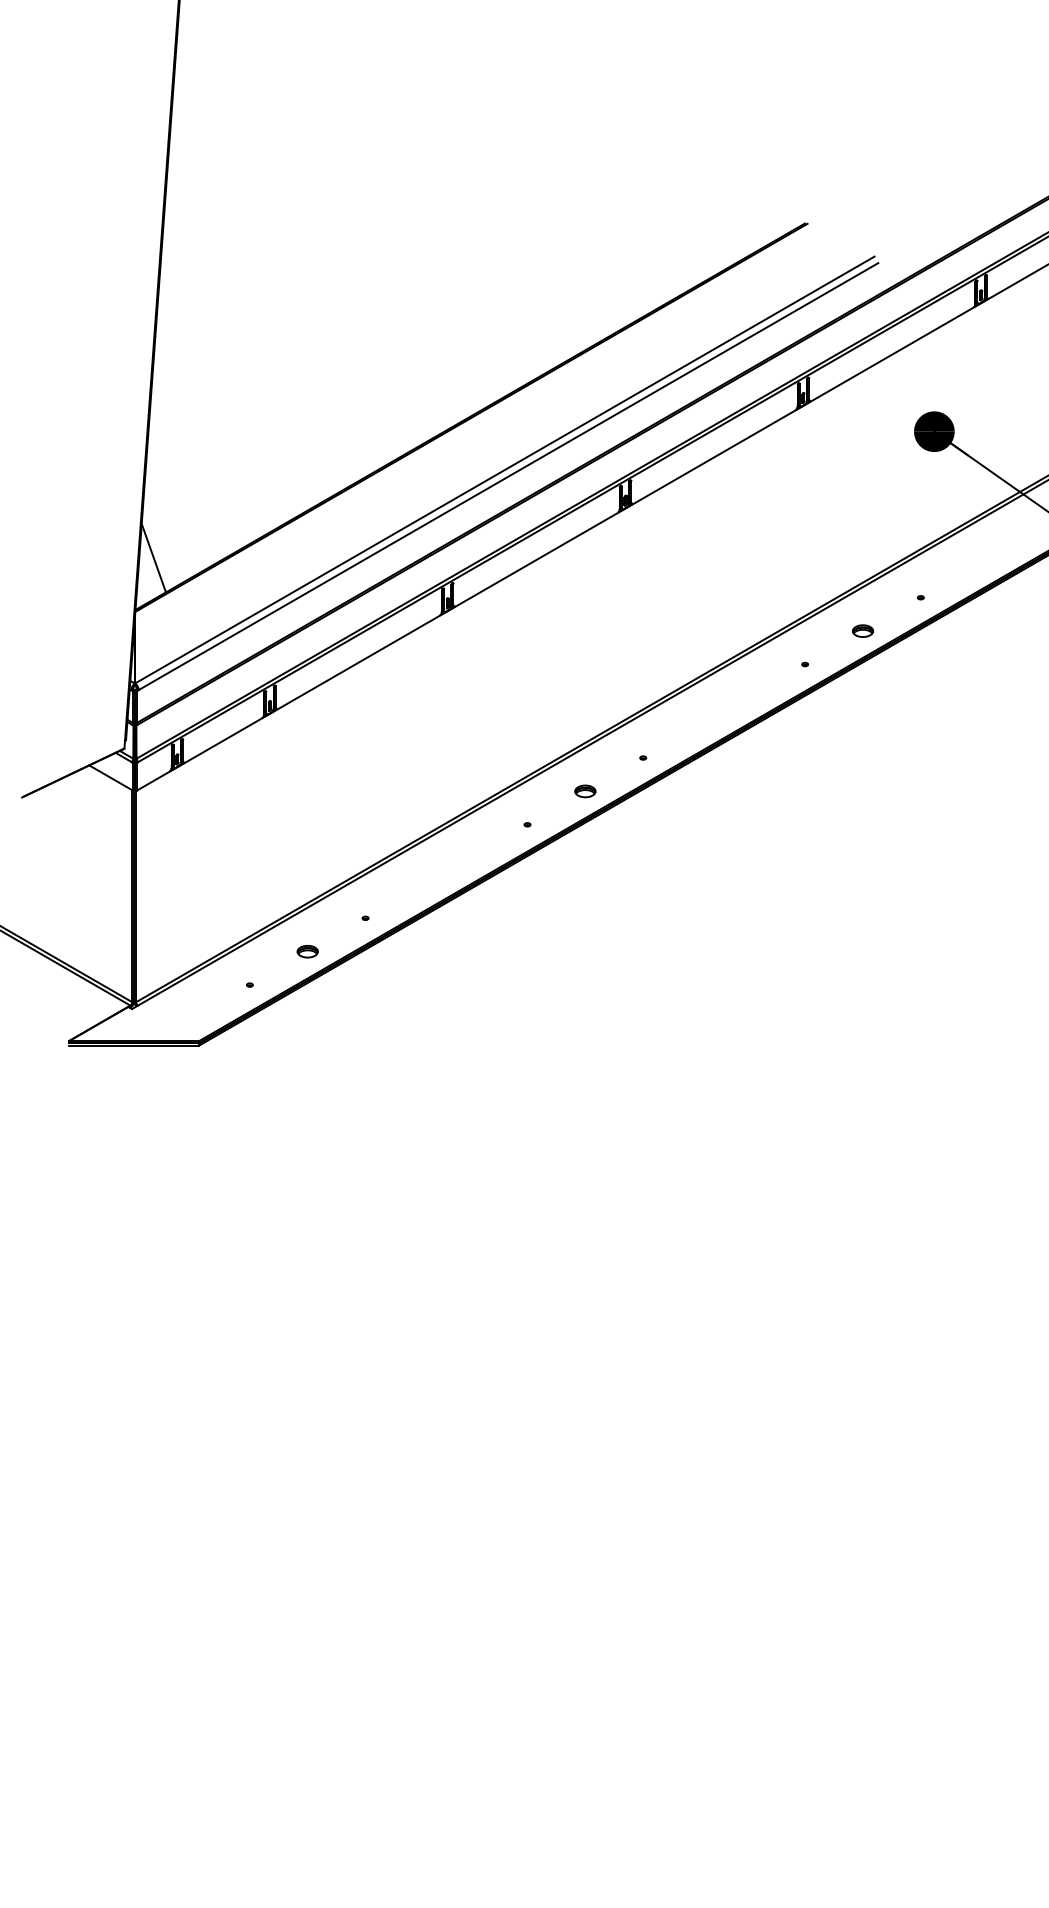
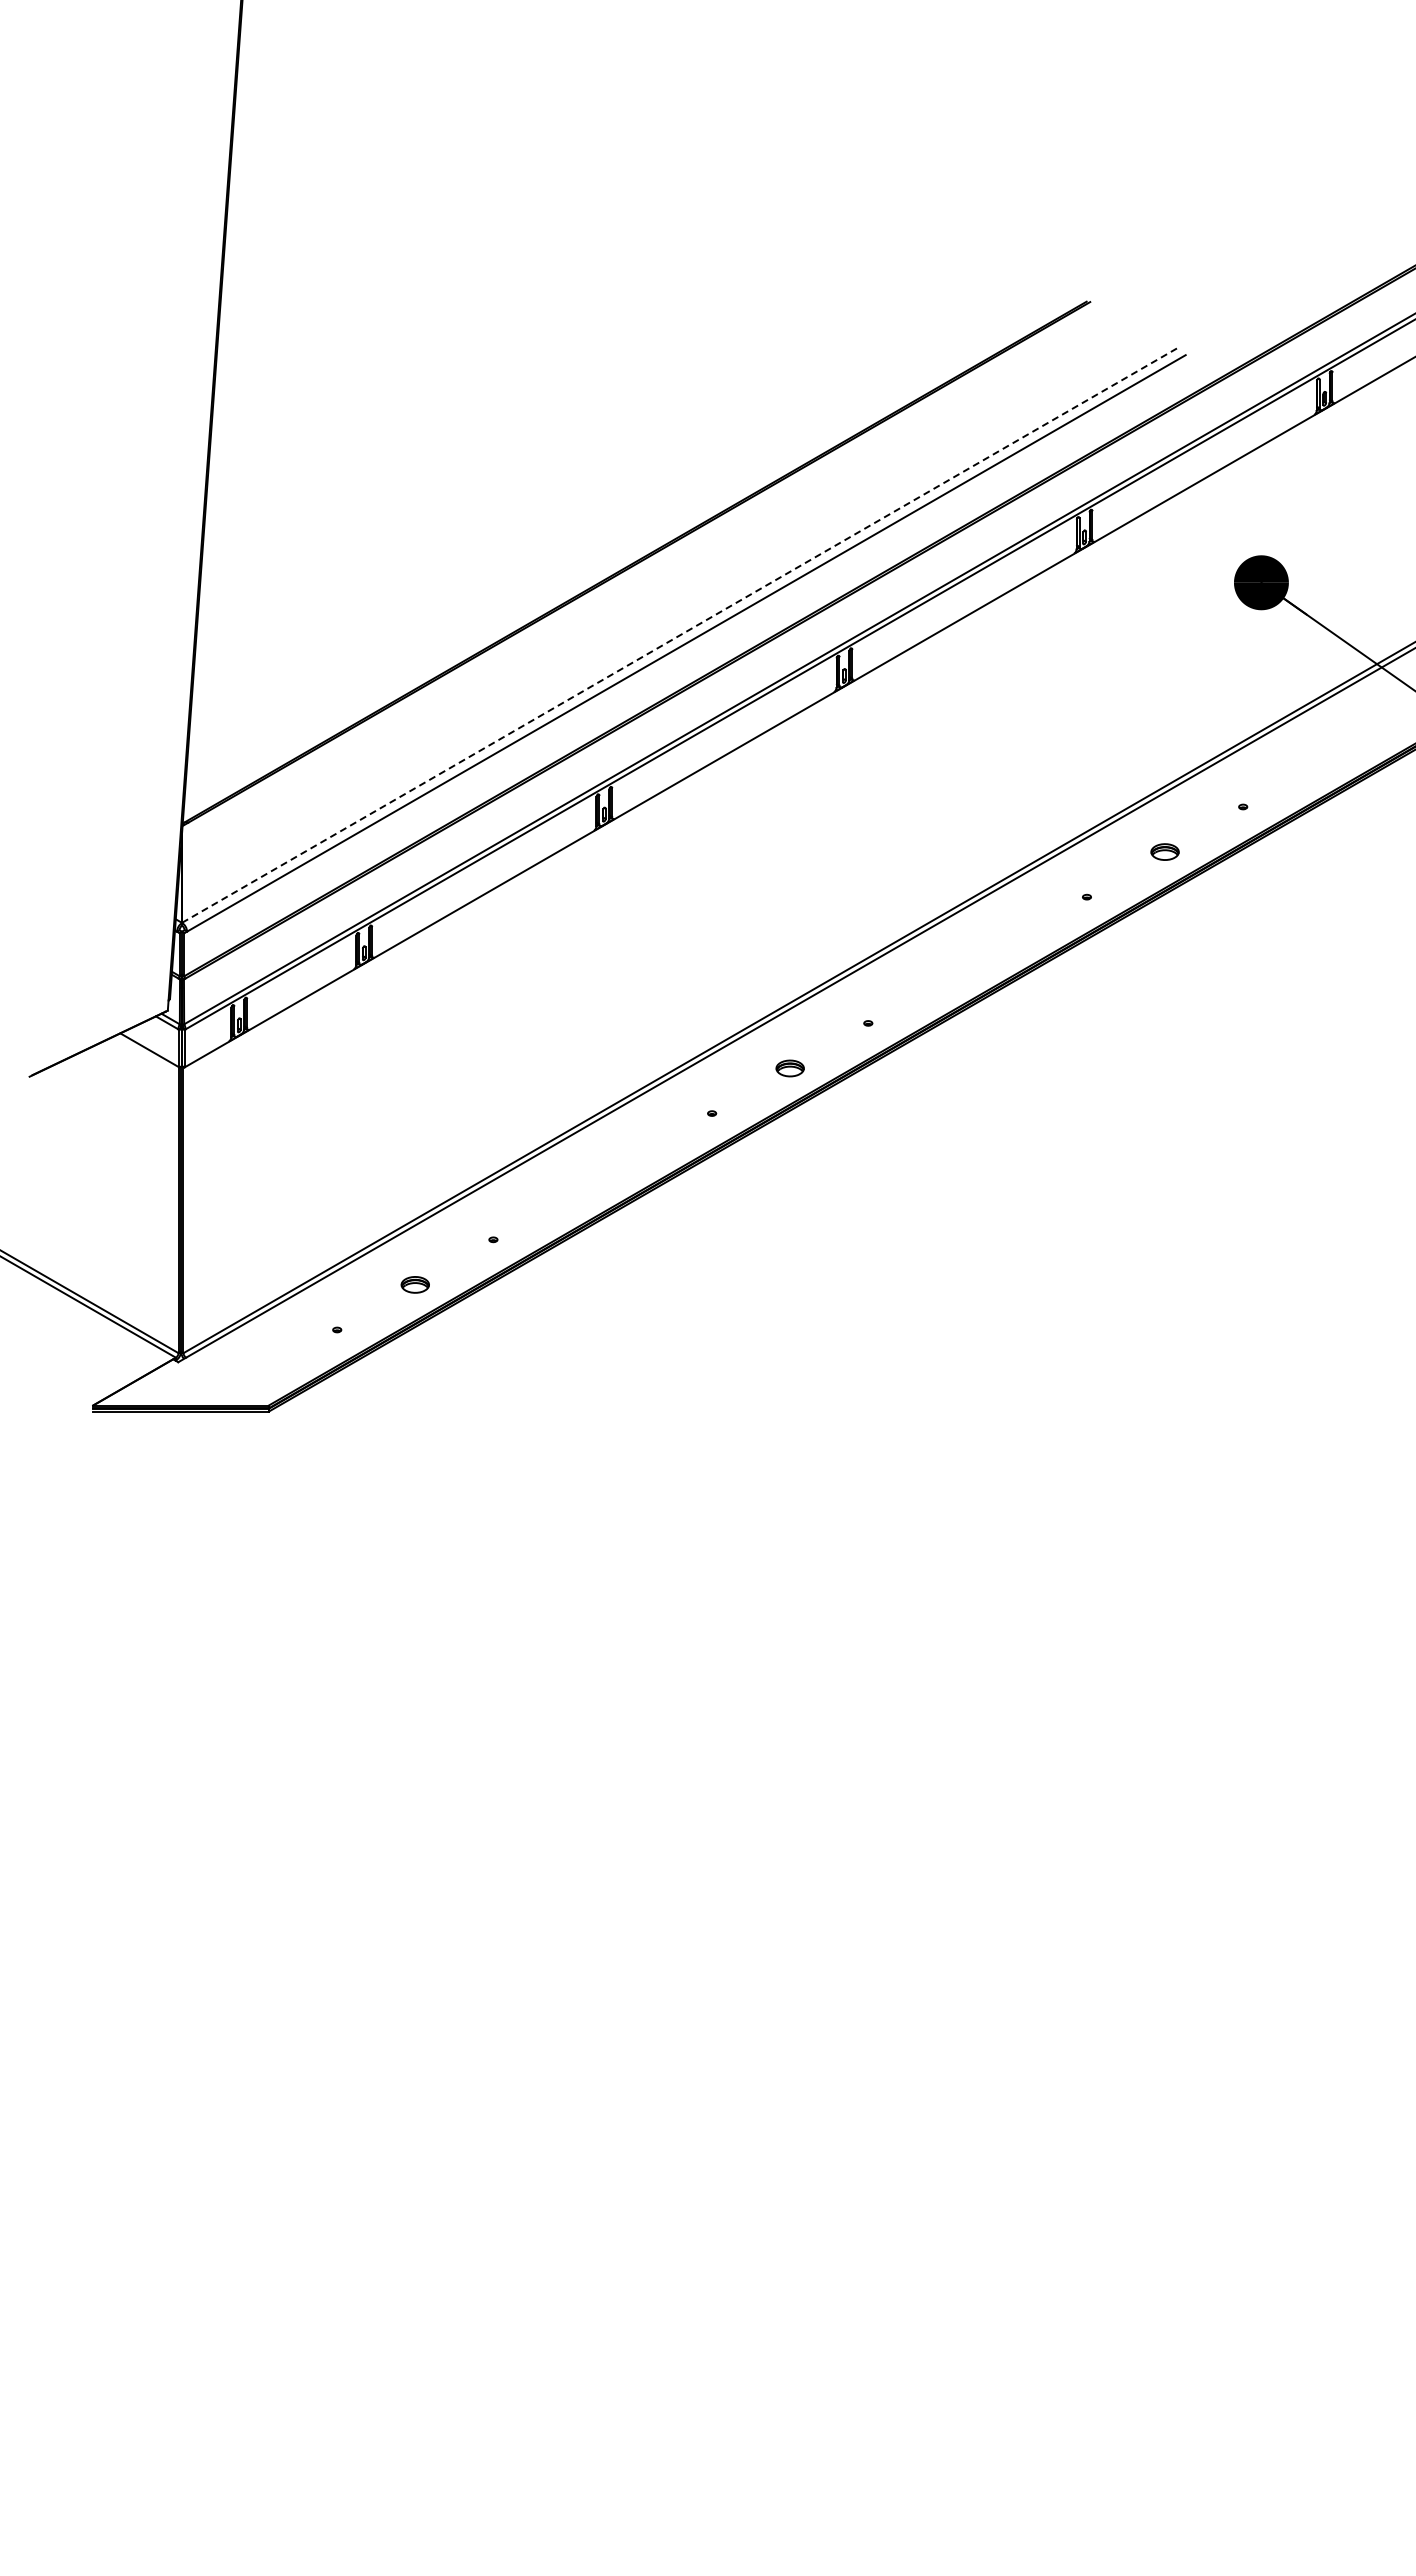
line: (504, 470) -> (681, 634), solid -> dashed
line: (153, 558) -> (207, 753), removed

